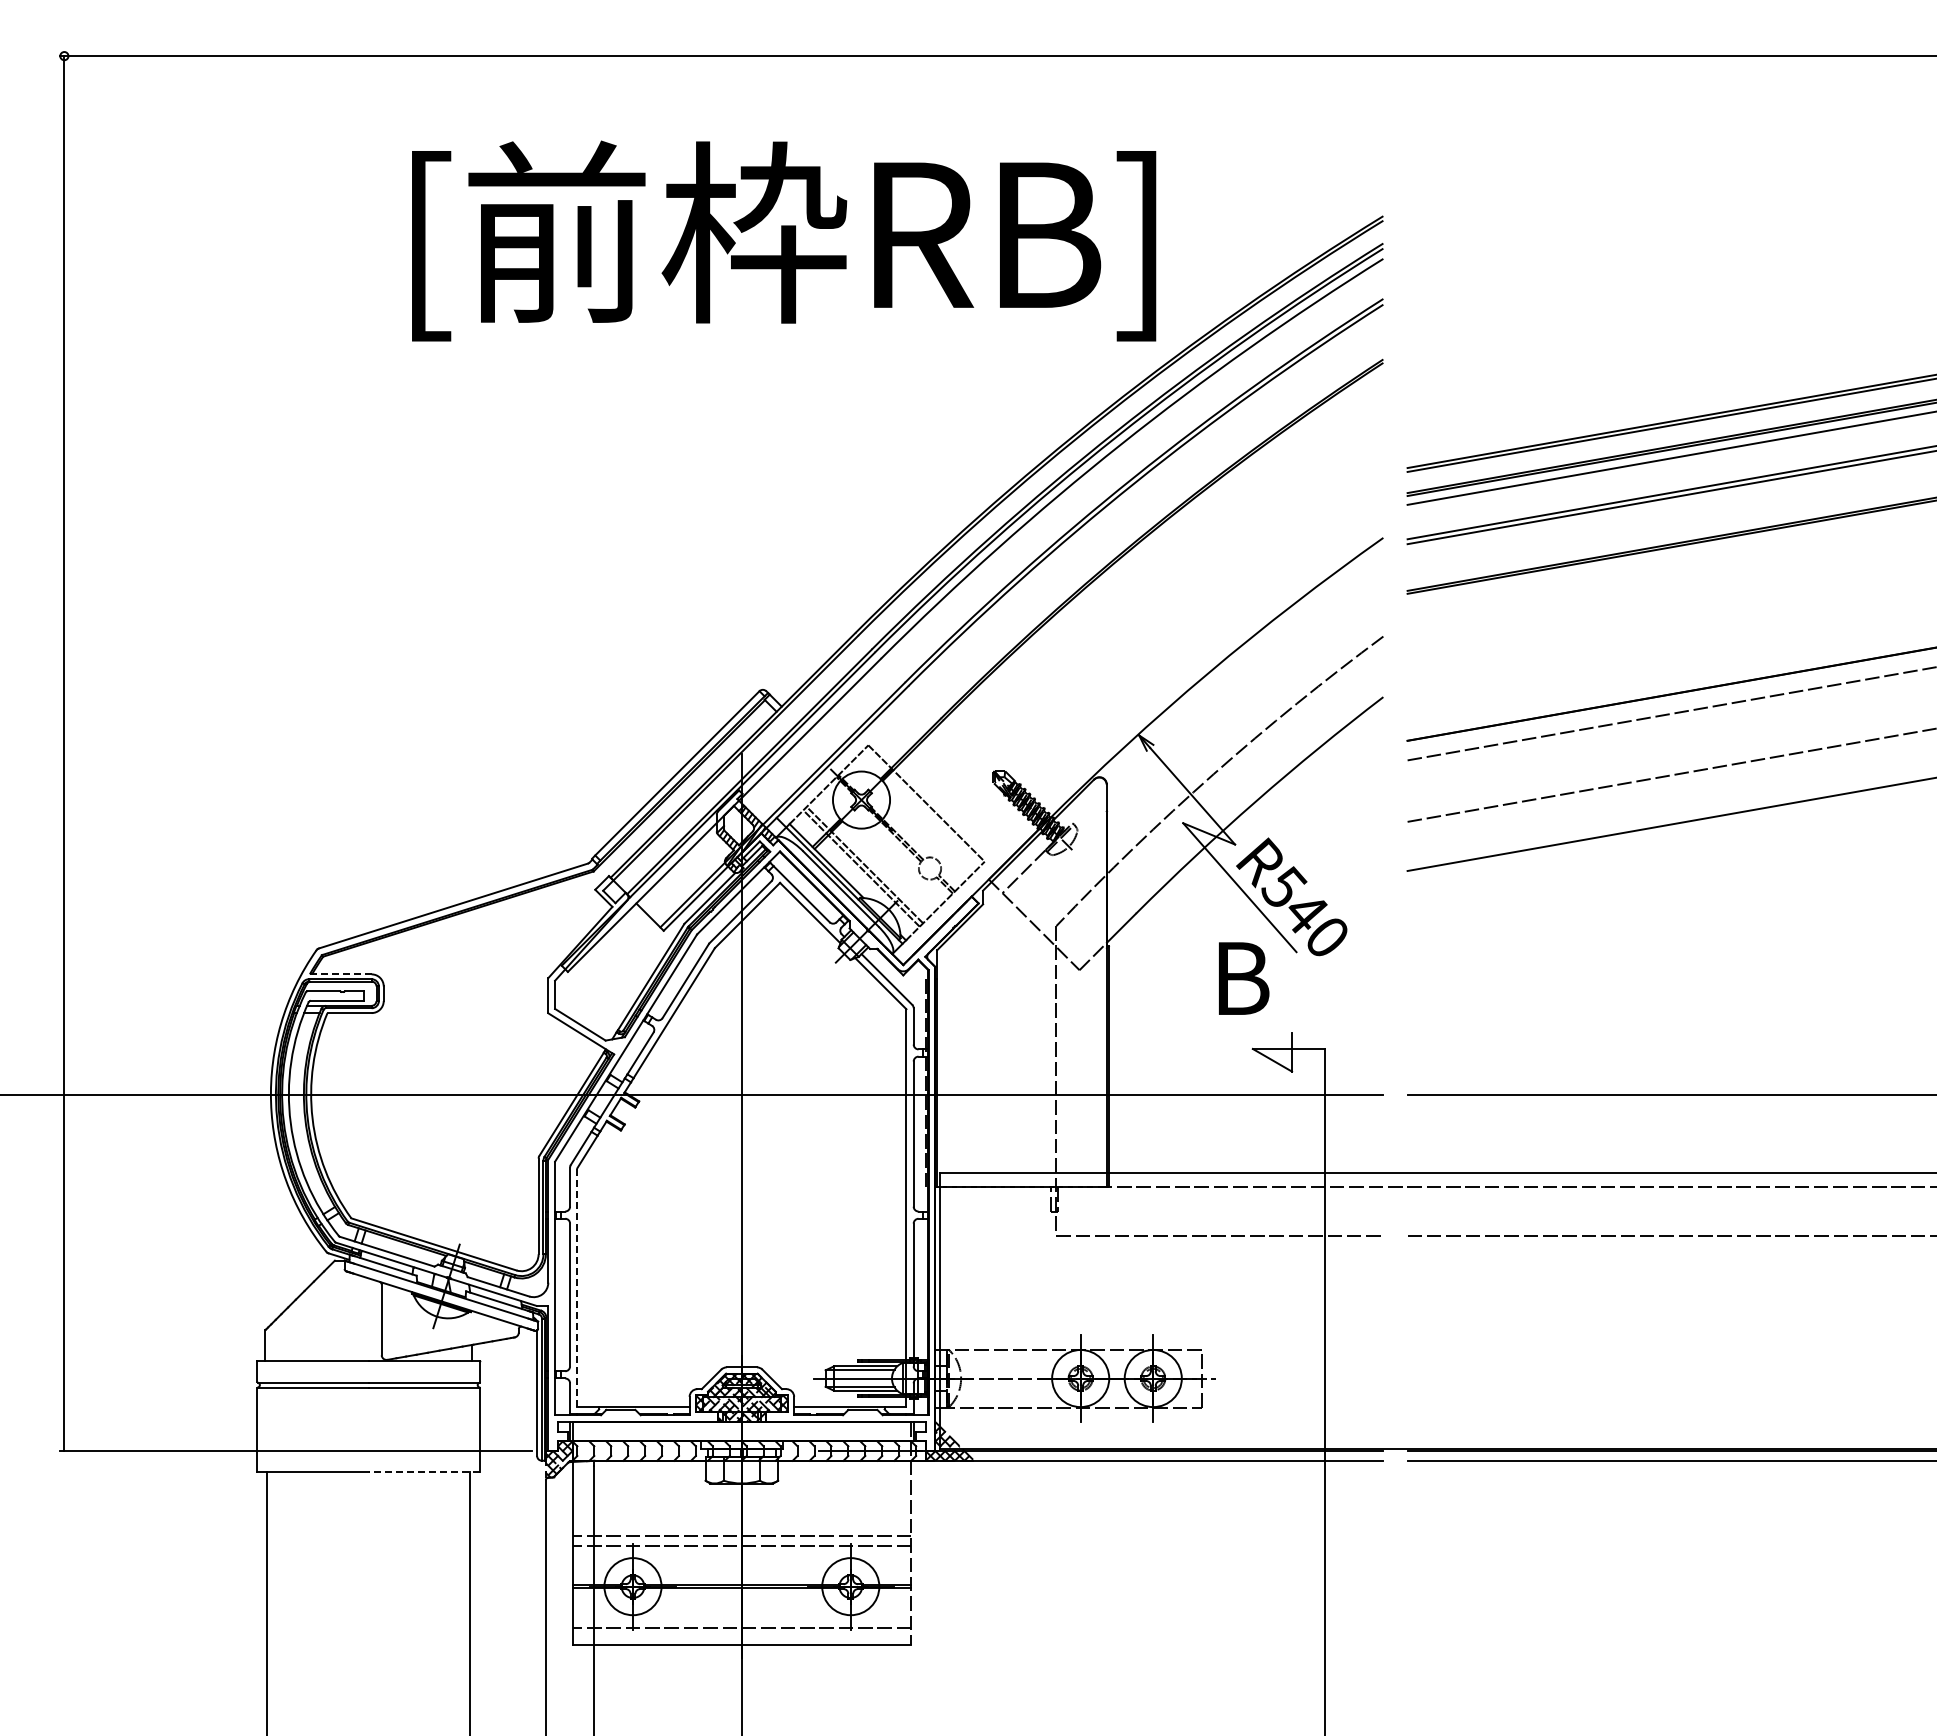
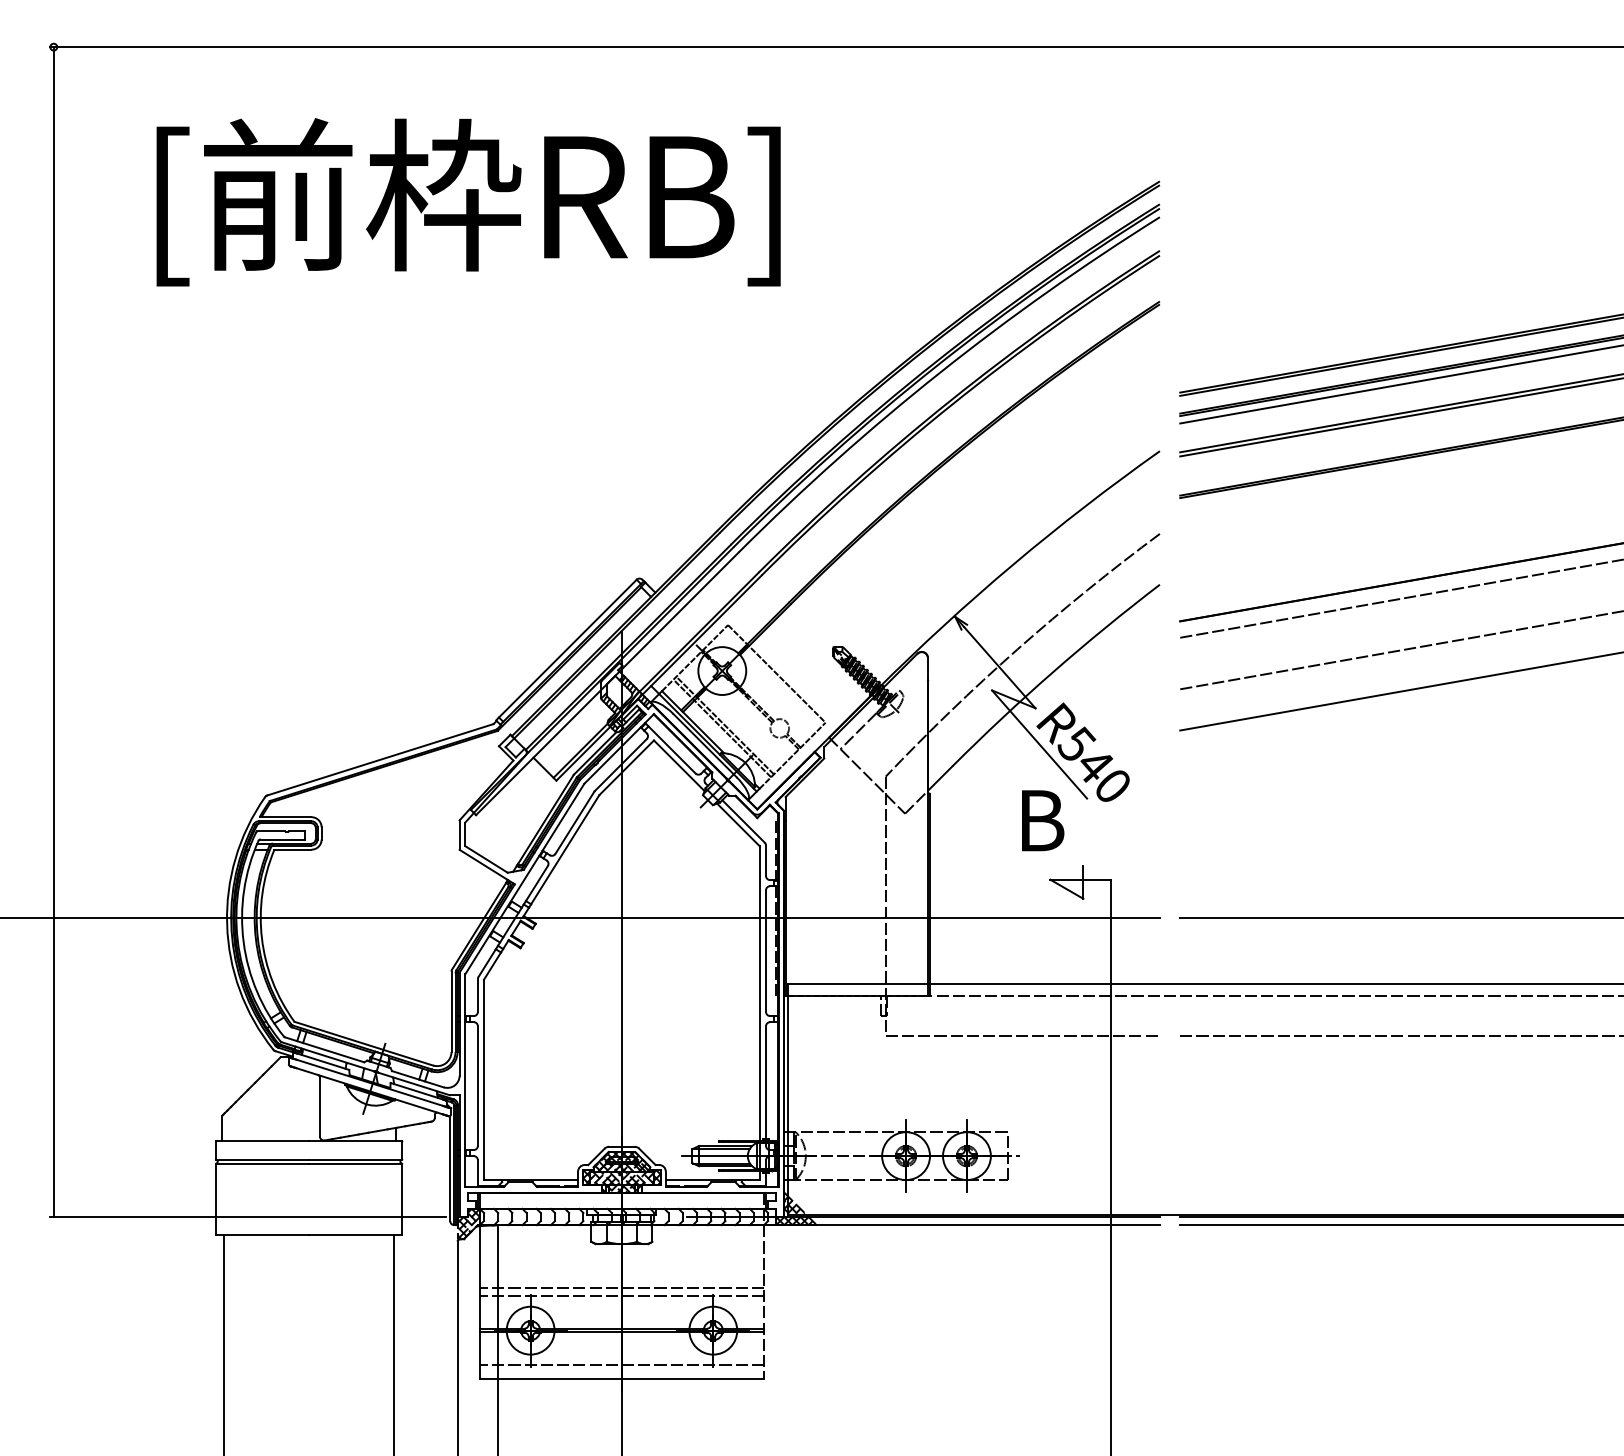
text: (784, 240) -> (469, 201), moved
line: (340, 974) -> (285, 817), dashed -> solid
line: (577, 1287) -> (484, 1079), dashed -> solid
line: (424, 1472) -> (355, 1234), dashed -> solid

